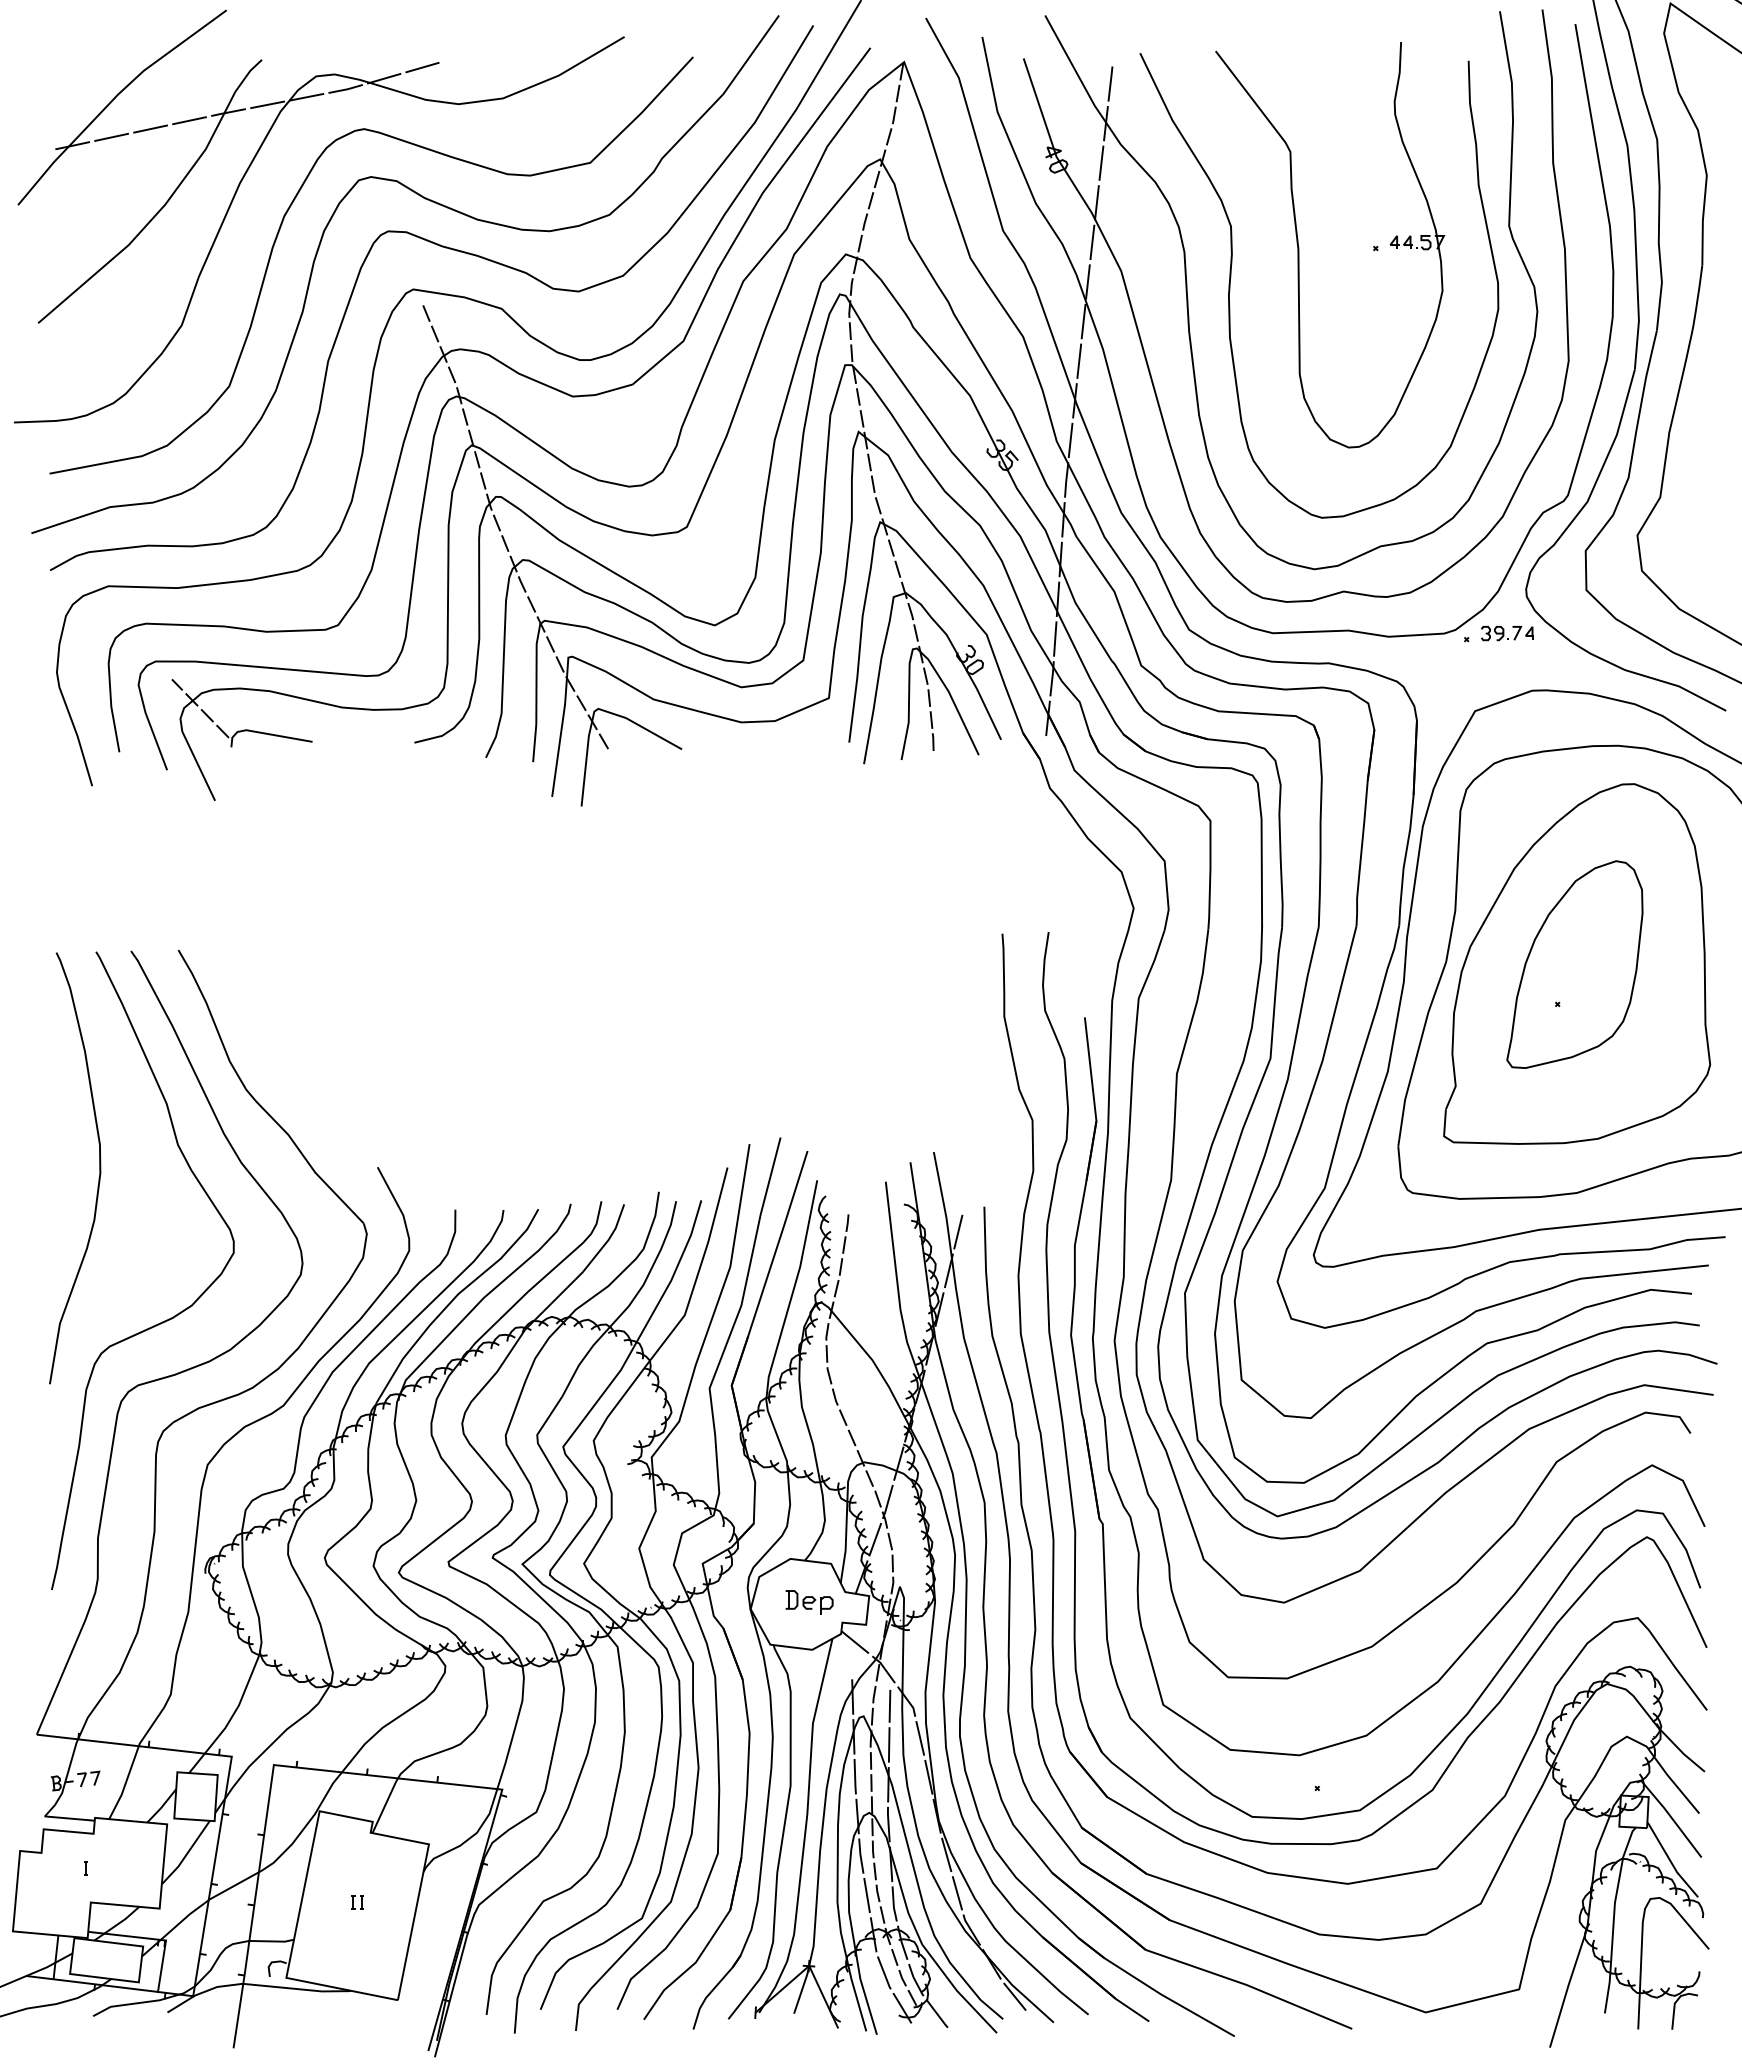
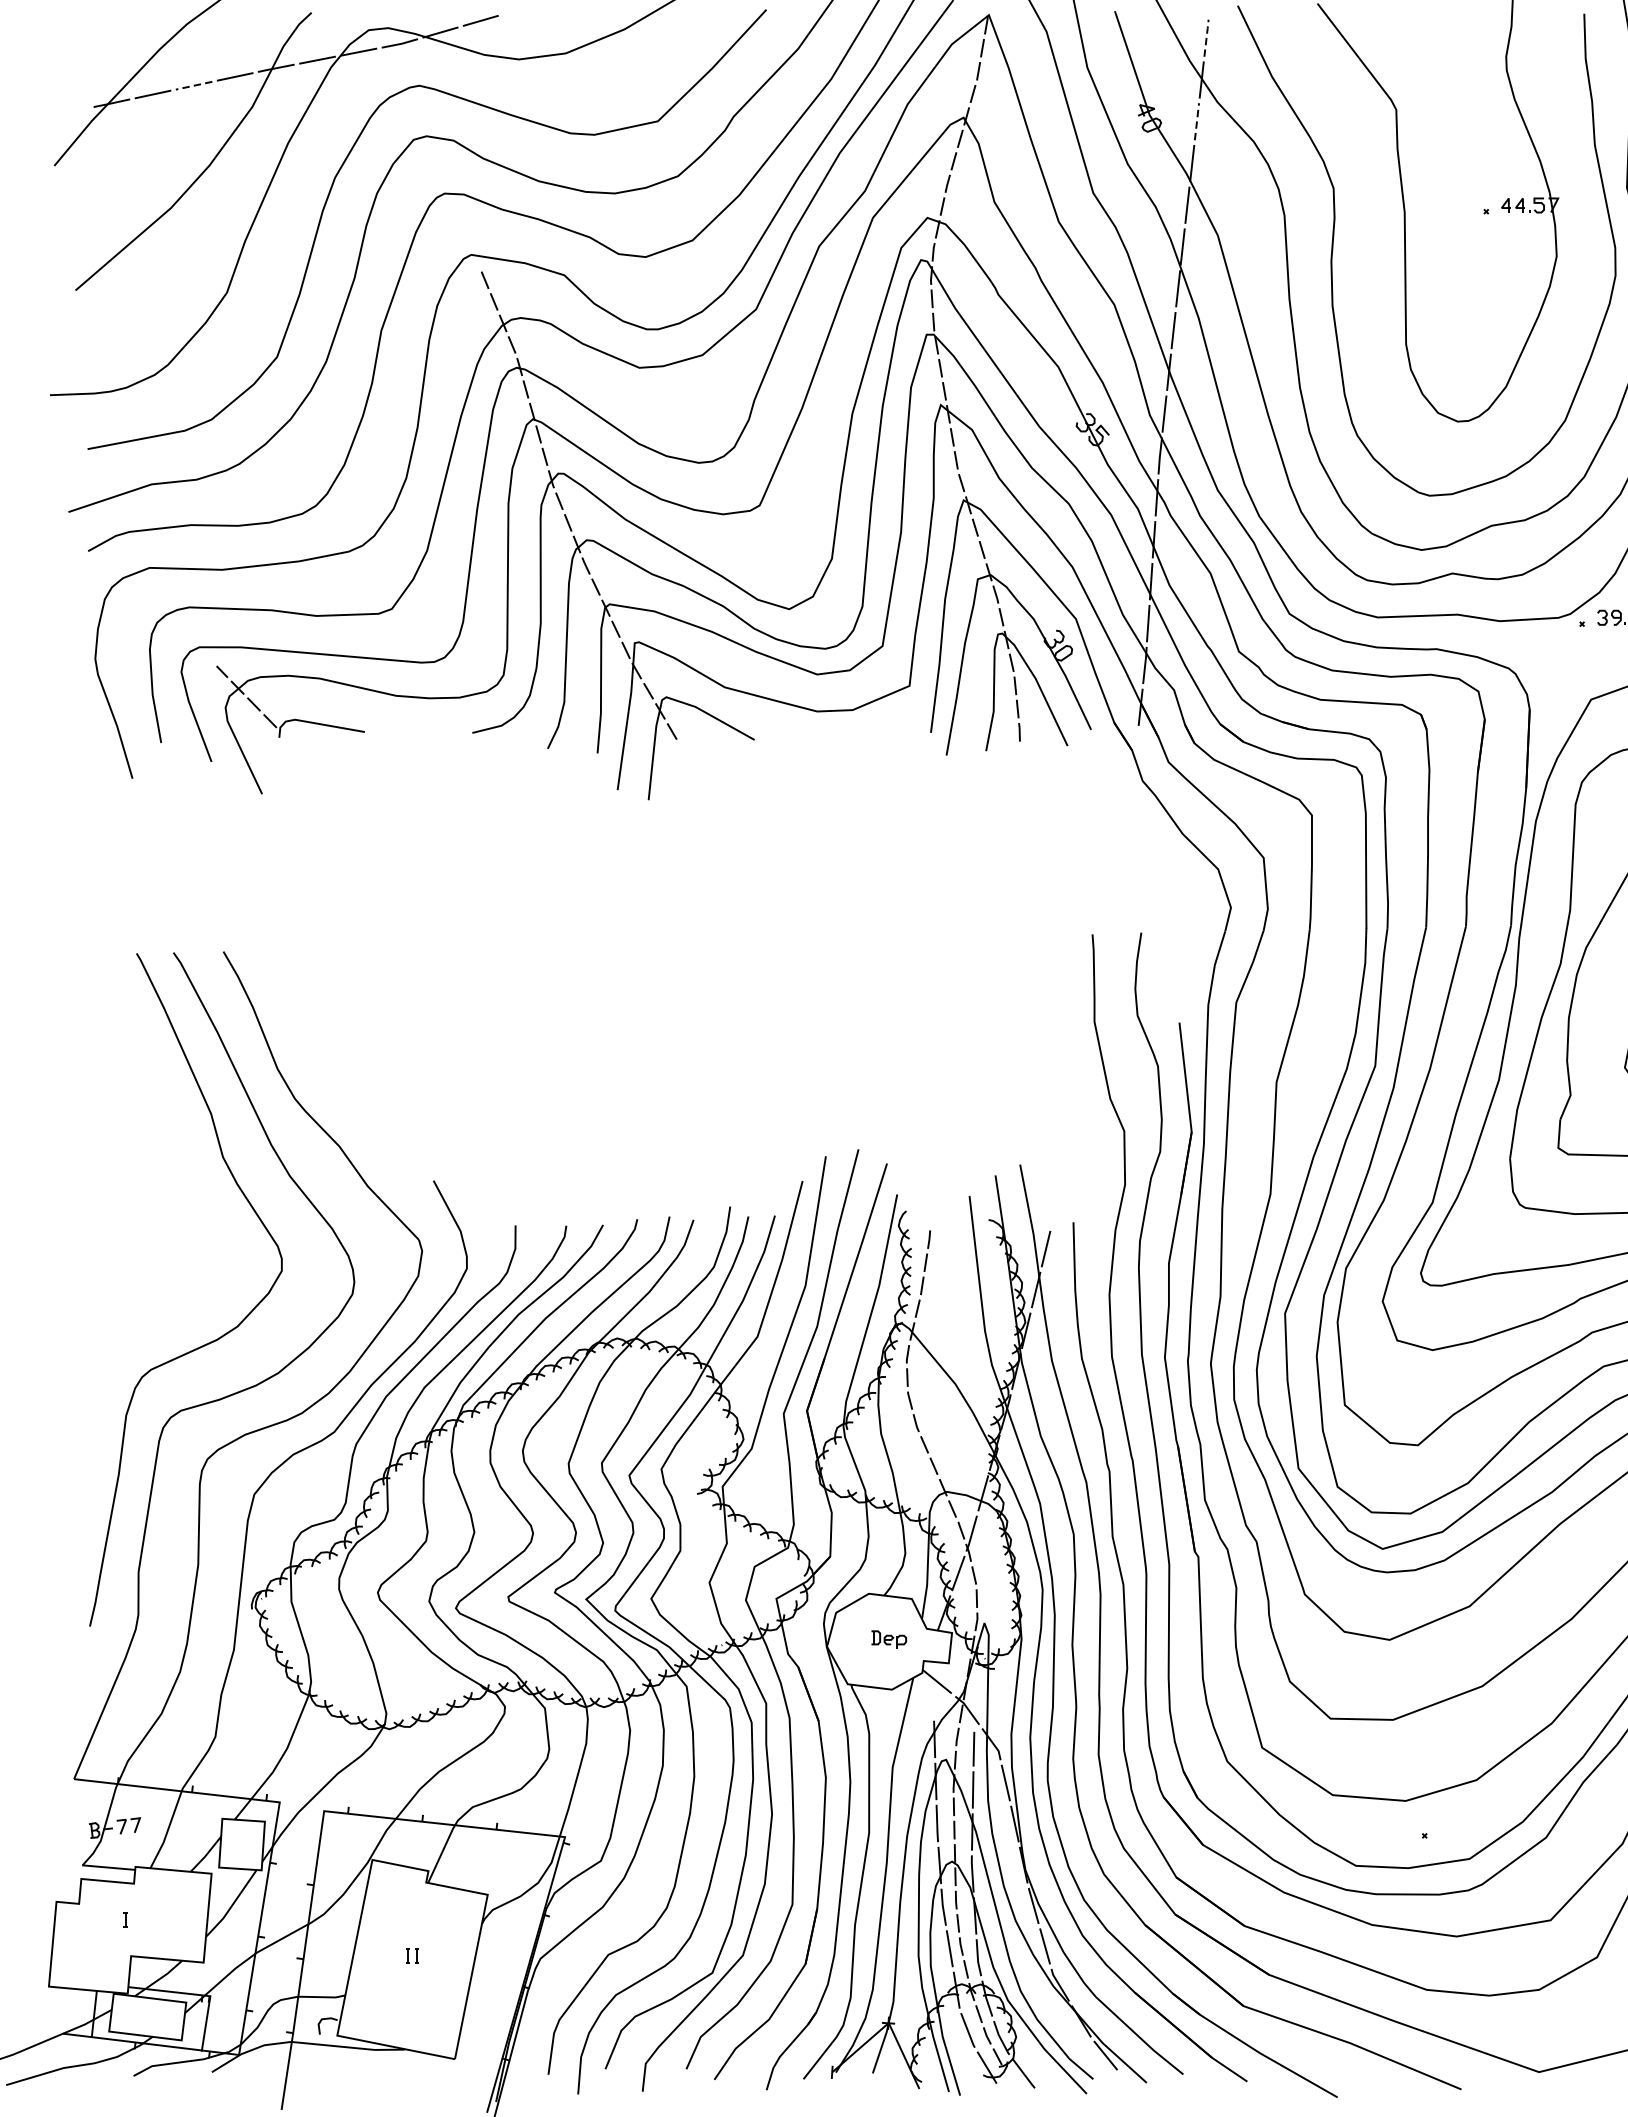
line: (1110, 82) -> (1206, 36), solid -> dashed
line: (150, 129) -> (194, 86), solid -> dashed
line: (1101, 163) -> (1197, 122), solid -> dashed
curve: (99, 1168) -> (140, 1182), removed
part: (809, 1602) -> (889, 1639), size x0.7

